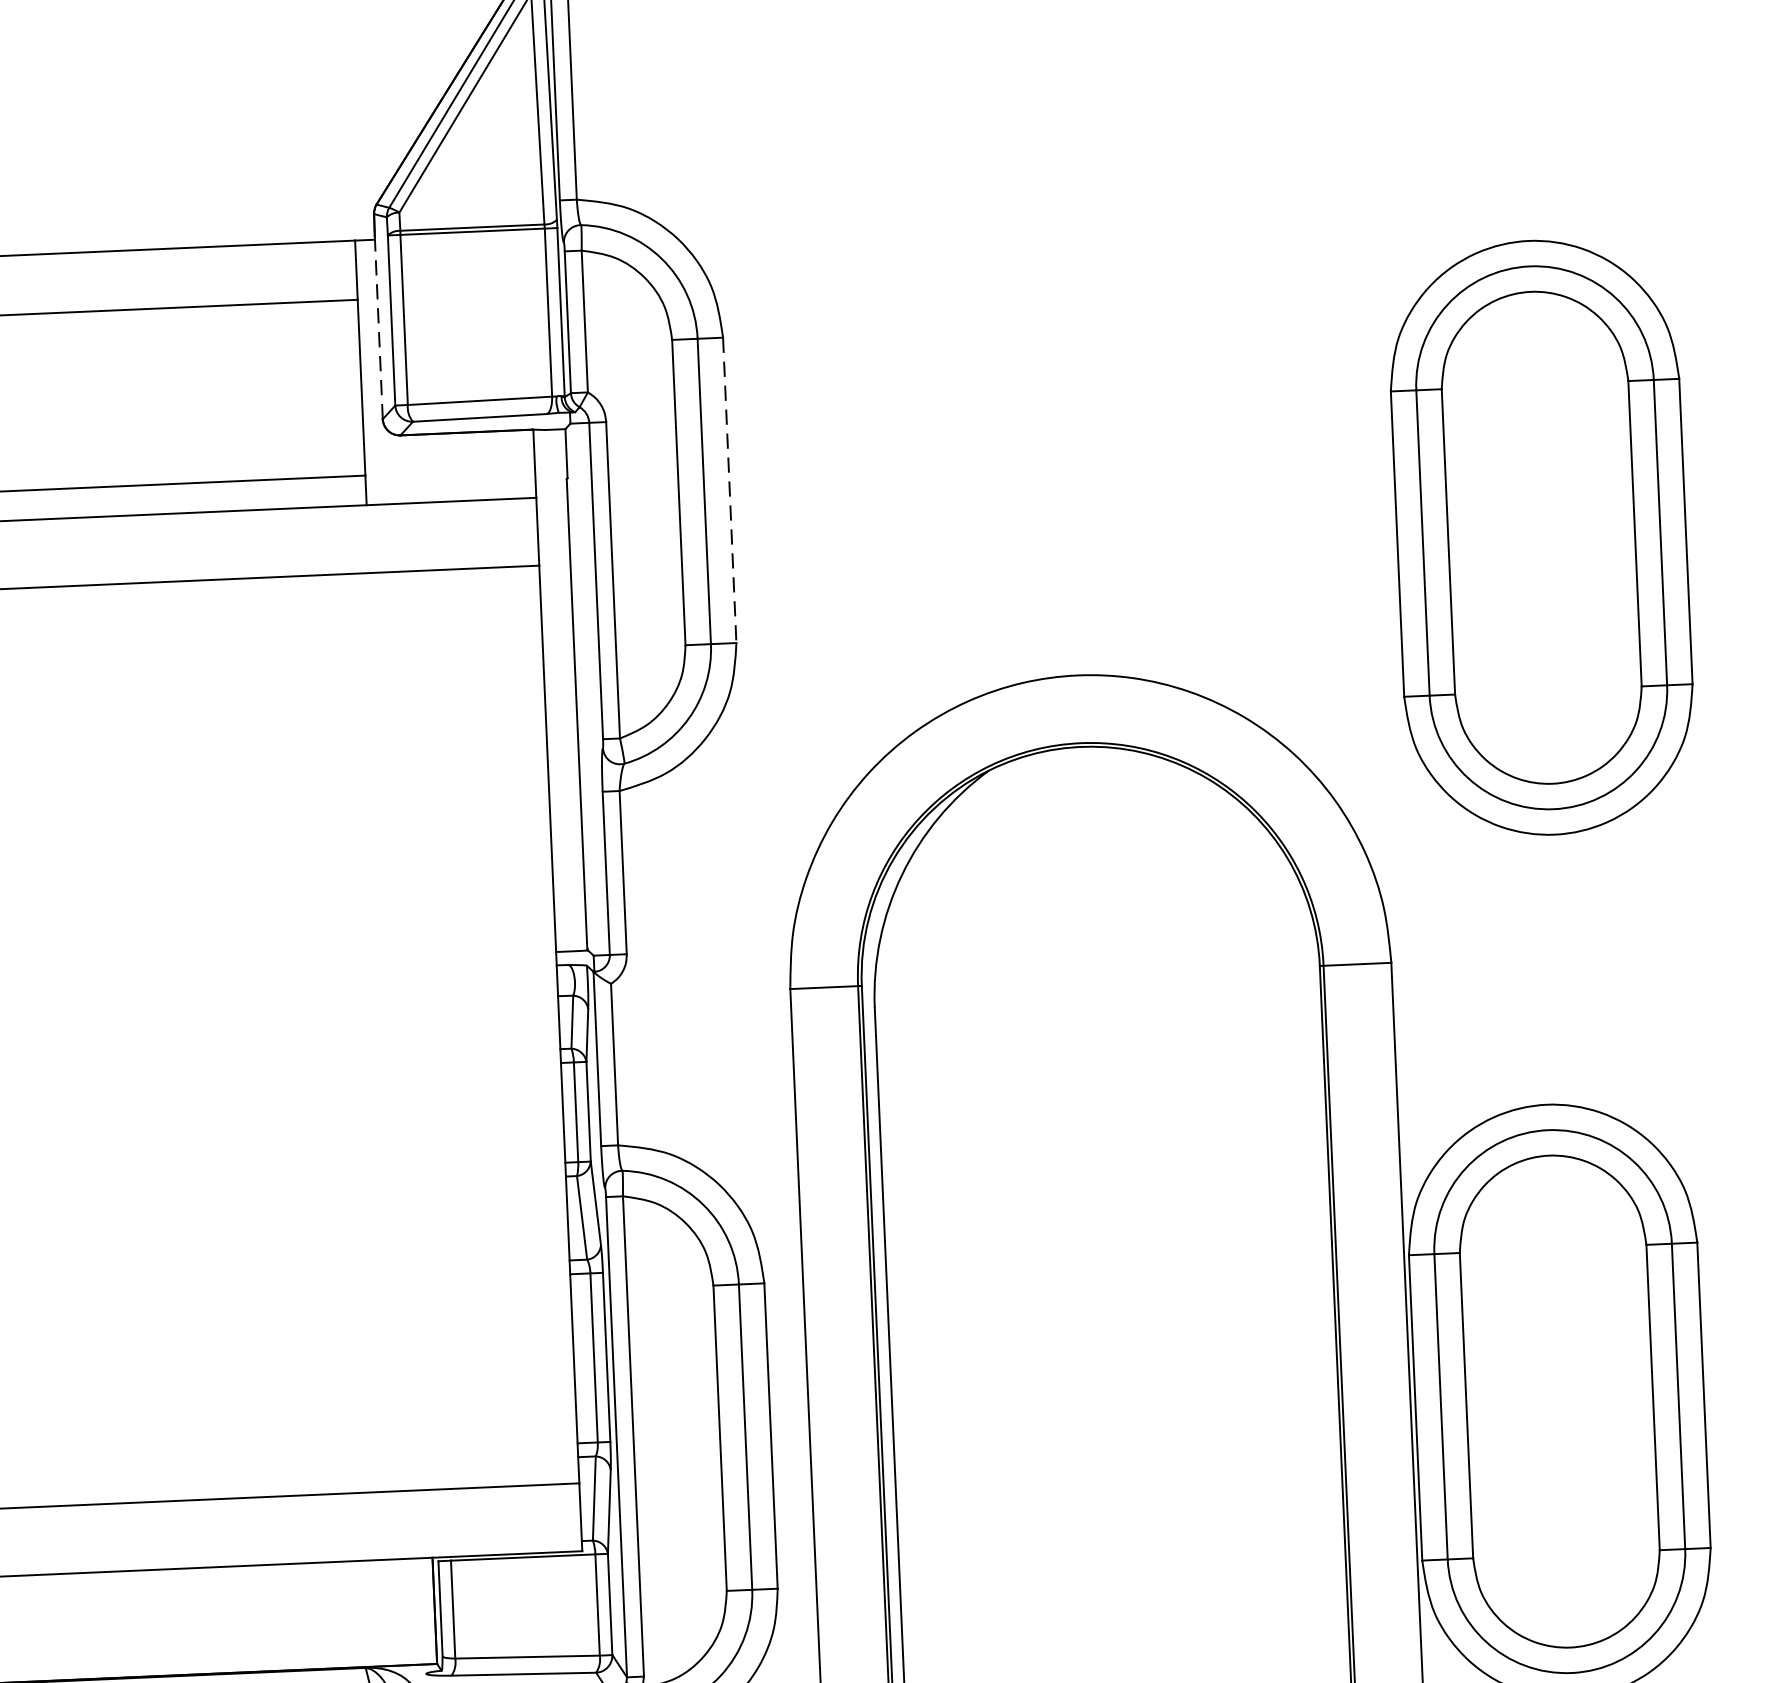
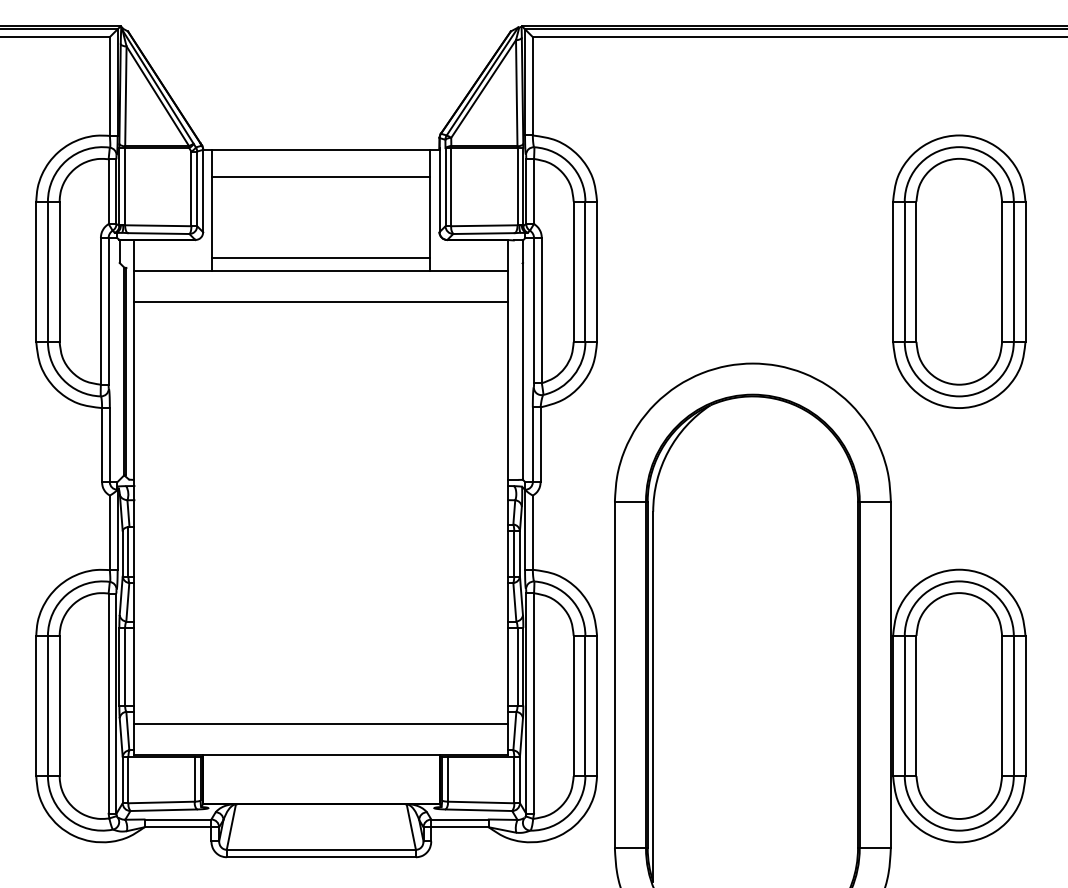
line: (378, 326) -> (439, 189), dashed -> solid
line: (730, 491) -> (597, 272), dashed -> solid
part: (1542, 537) -> (959, 271), moved

